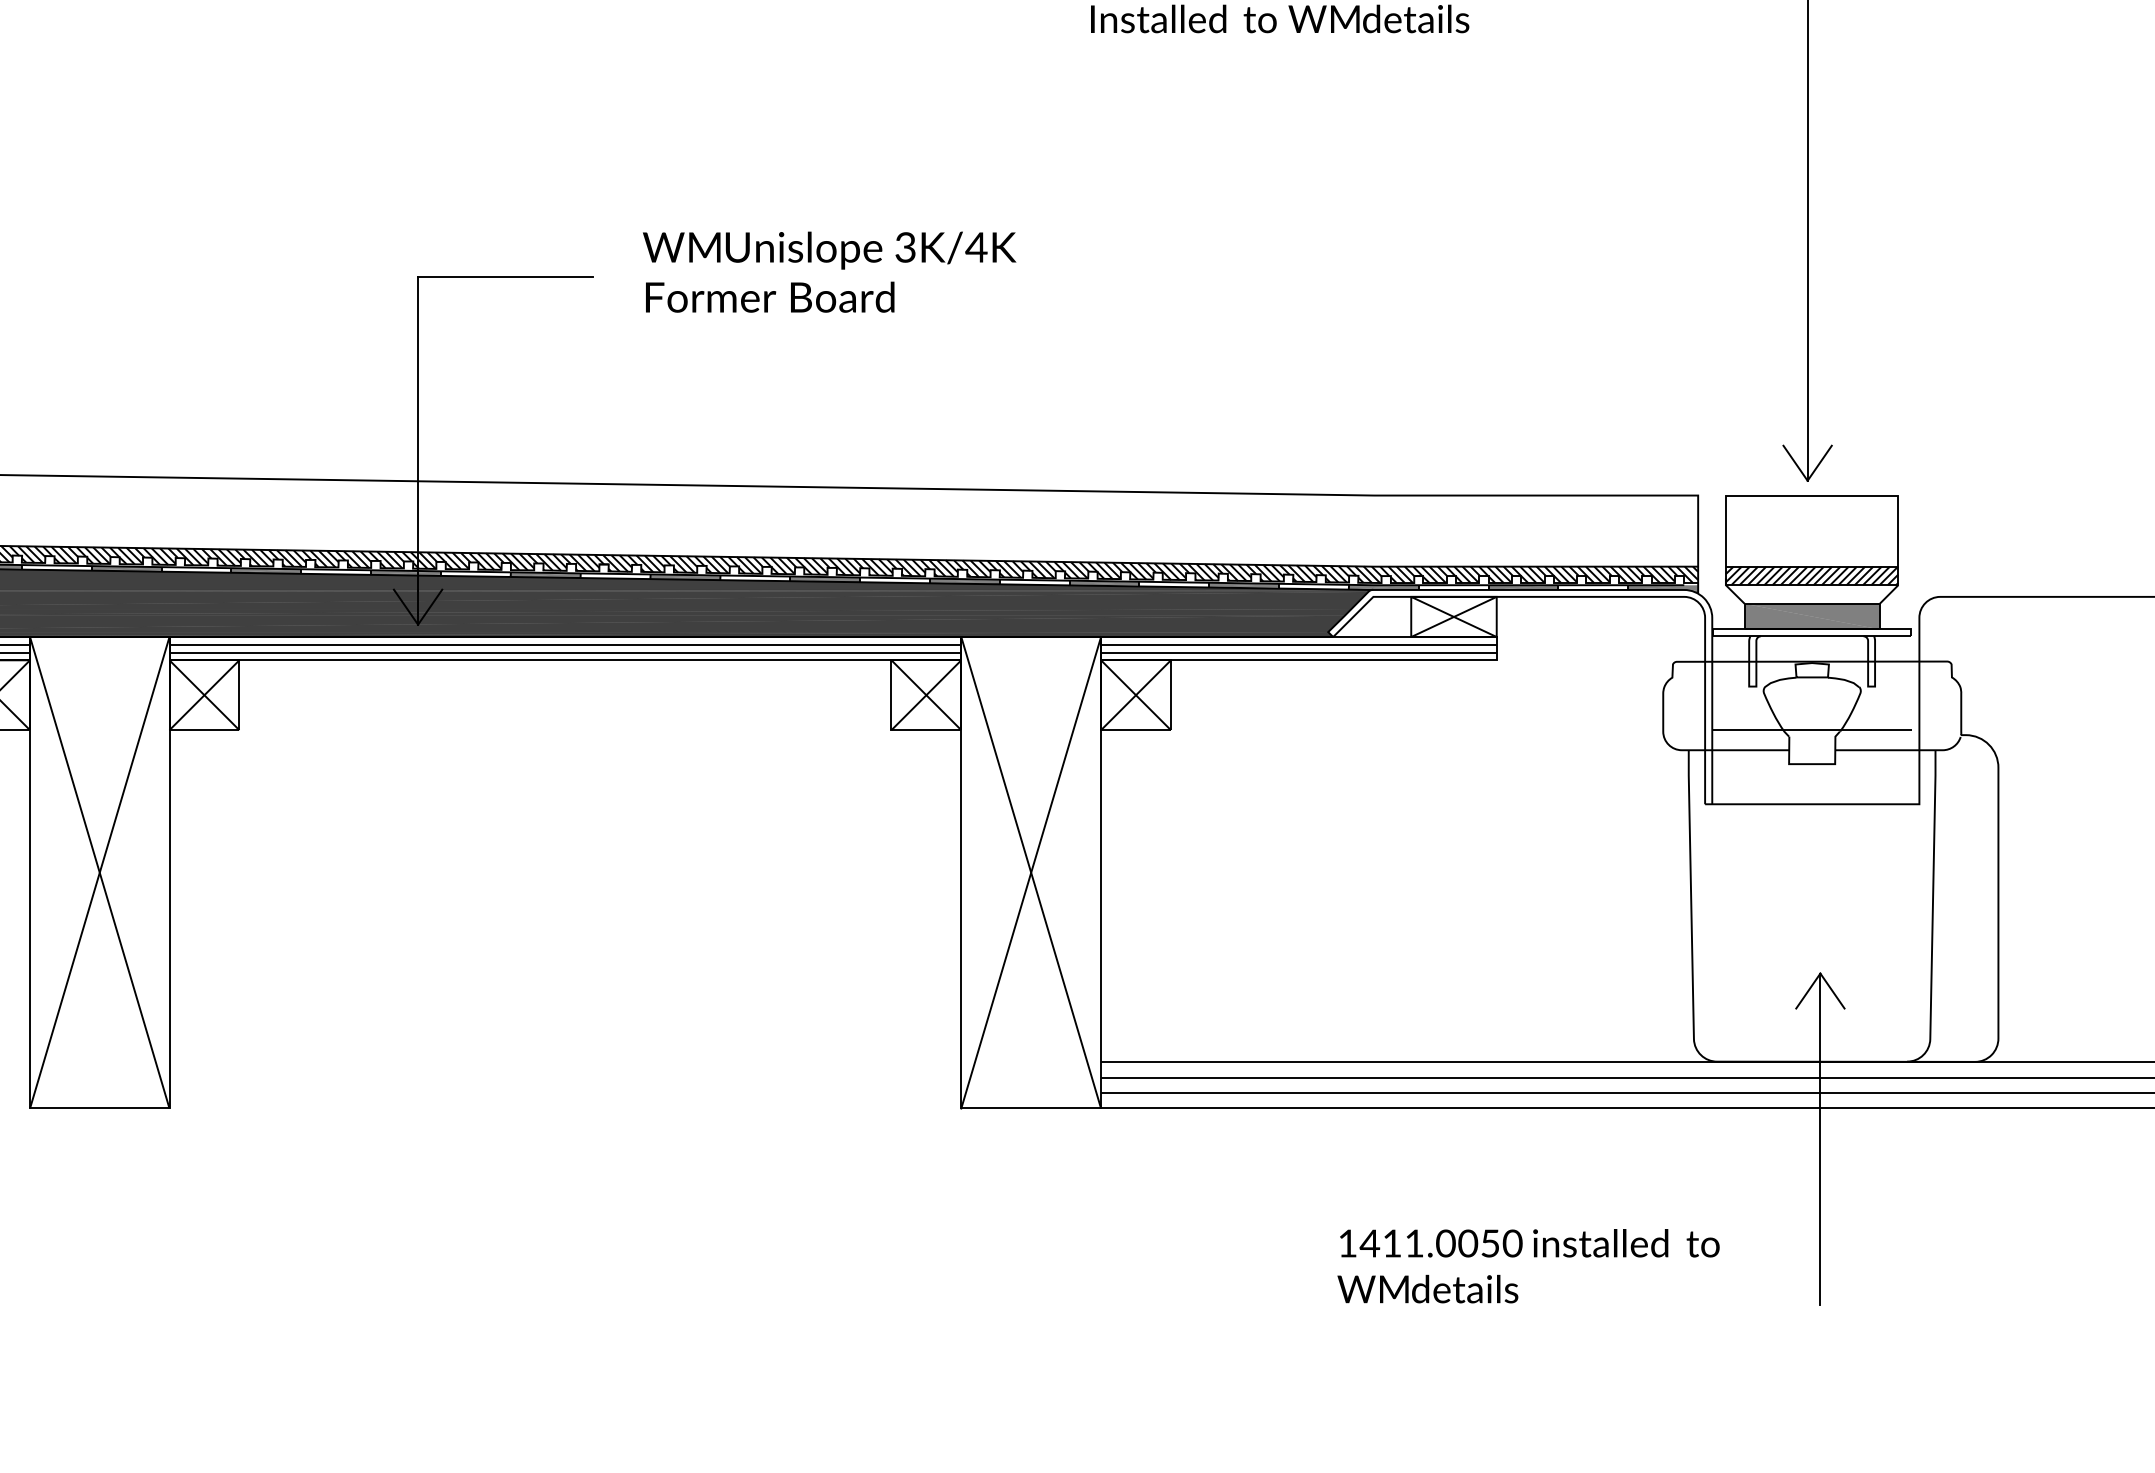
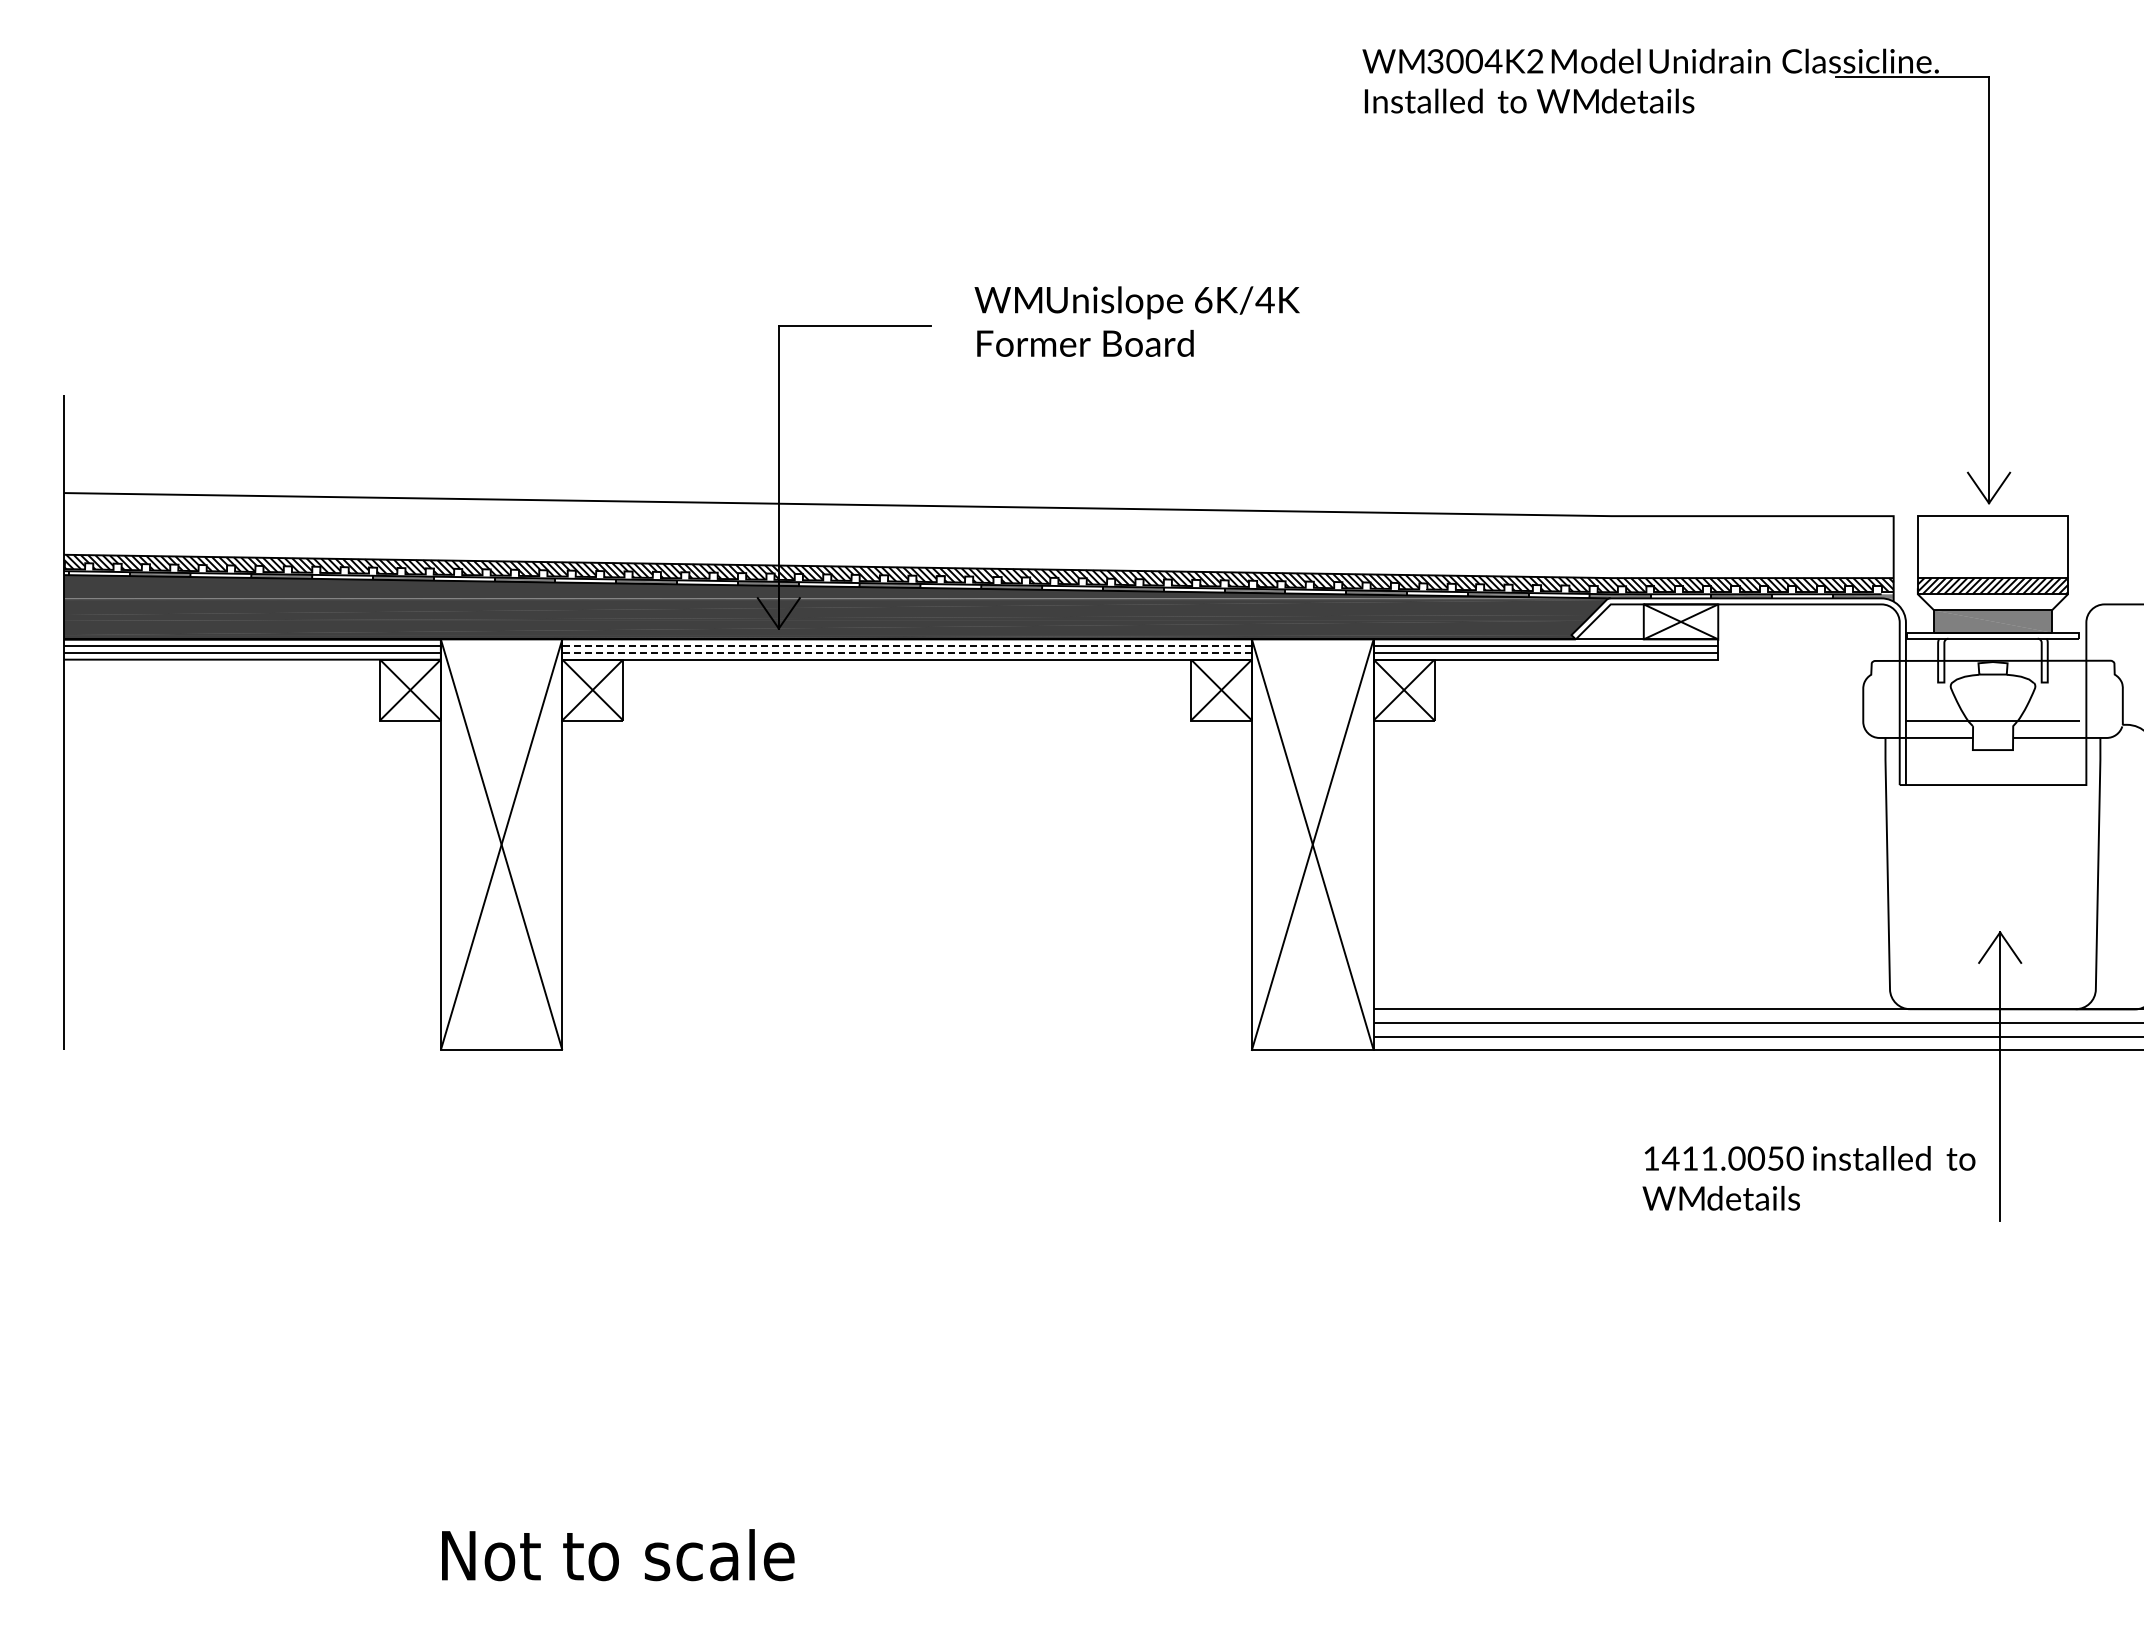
text: (905, 246) -> (1203, 299), 3K/4K -> 6K/4K
line: (565, 645) -> (907, 646), solid -> dashed
line: (565, 652) -> (907, 652), solid -> dashed
text: (1528, 1266) -> (1808, 1178), moved

